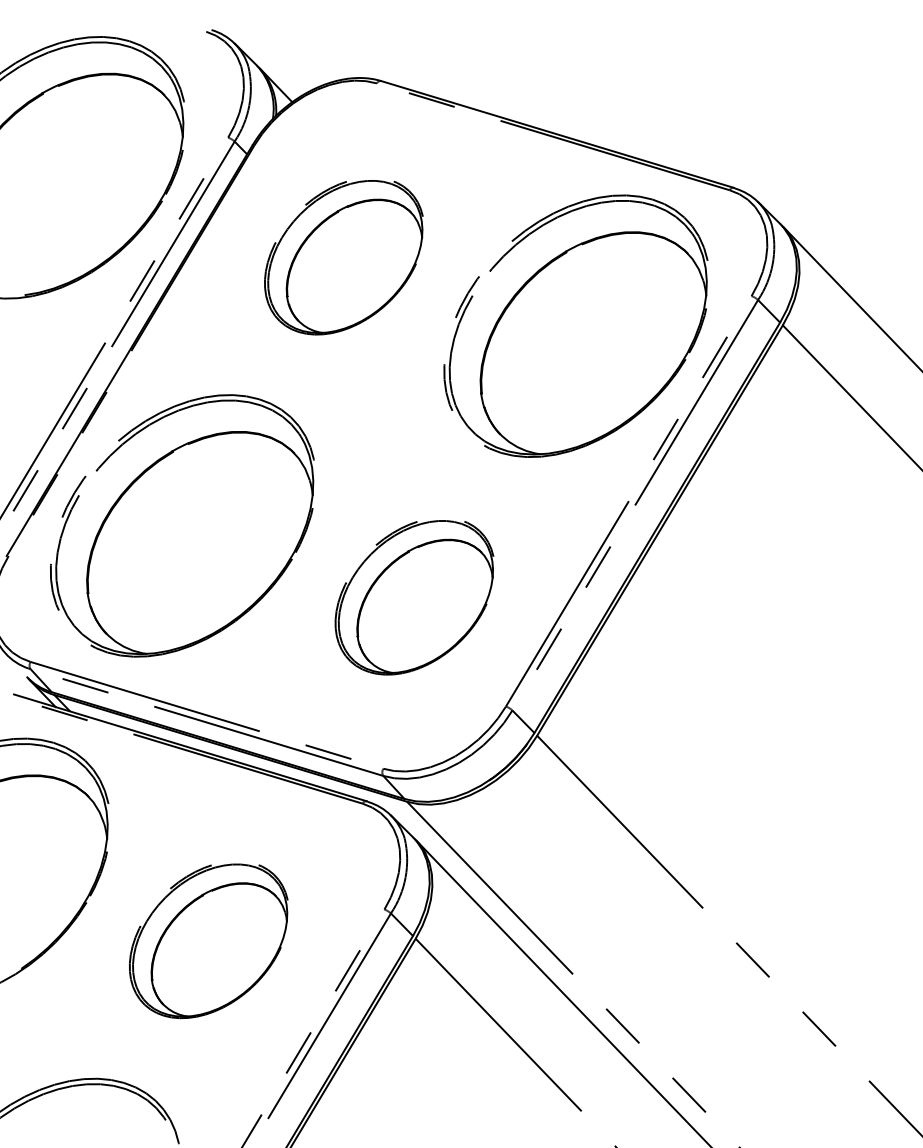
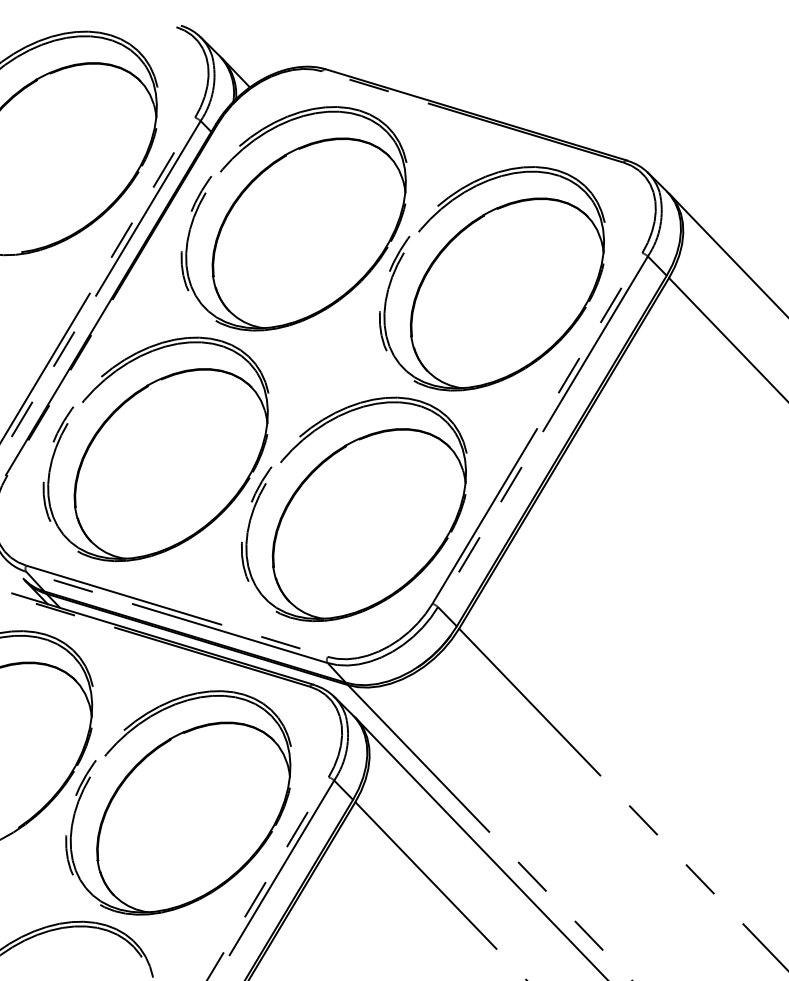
part: (343, 255) -> (293, 218), size x1.67
part: (414, 596) -> (354, 509), size x1.67
part: (208, 939) -> (178, 802), size x1.67

